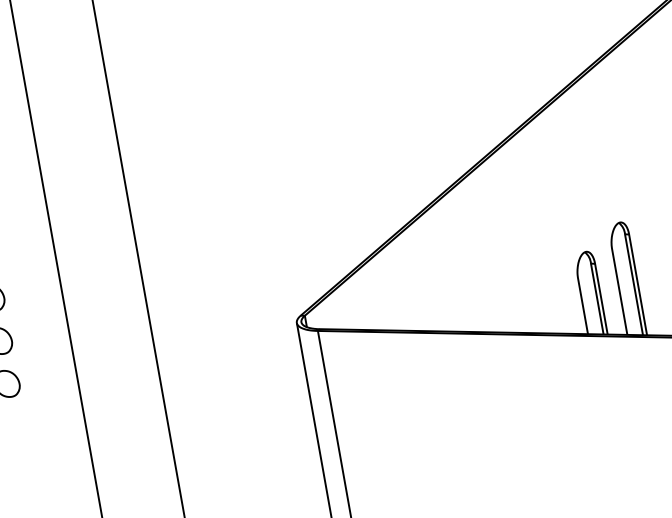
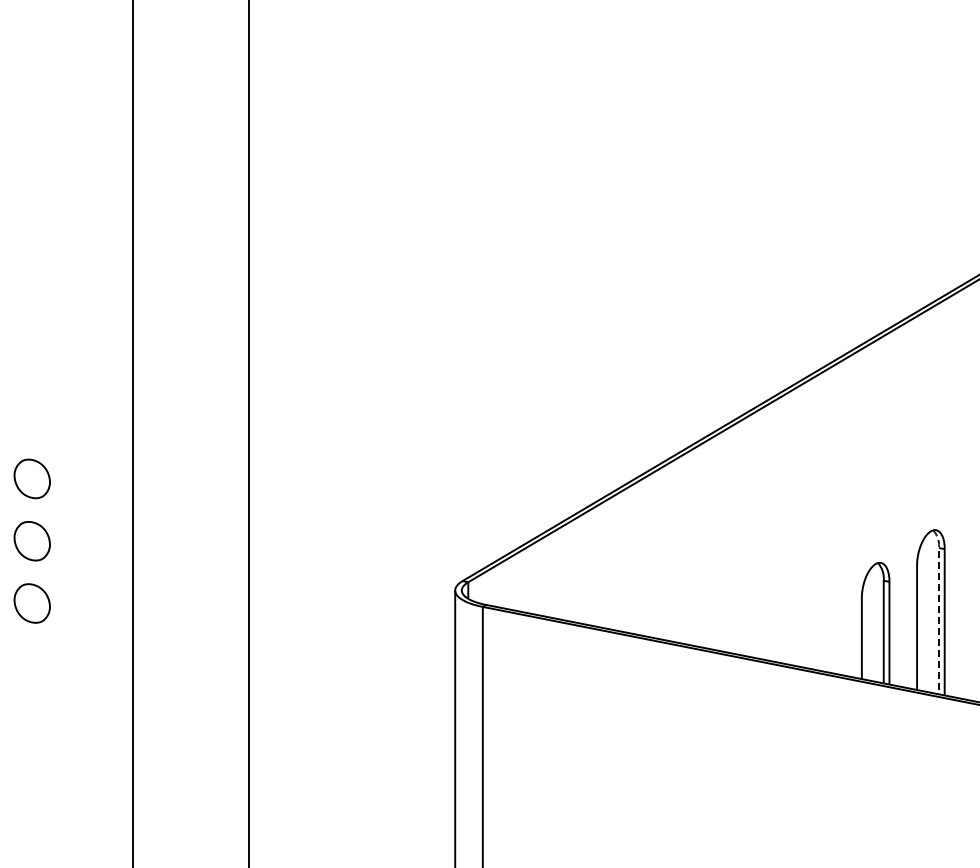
line: (632, 276) -> (938, 609), solid -> dashed

